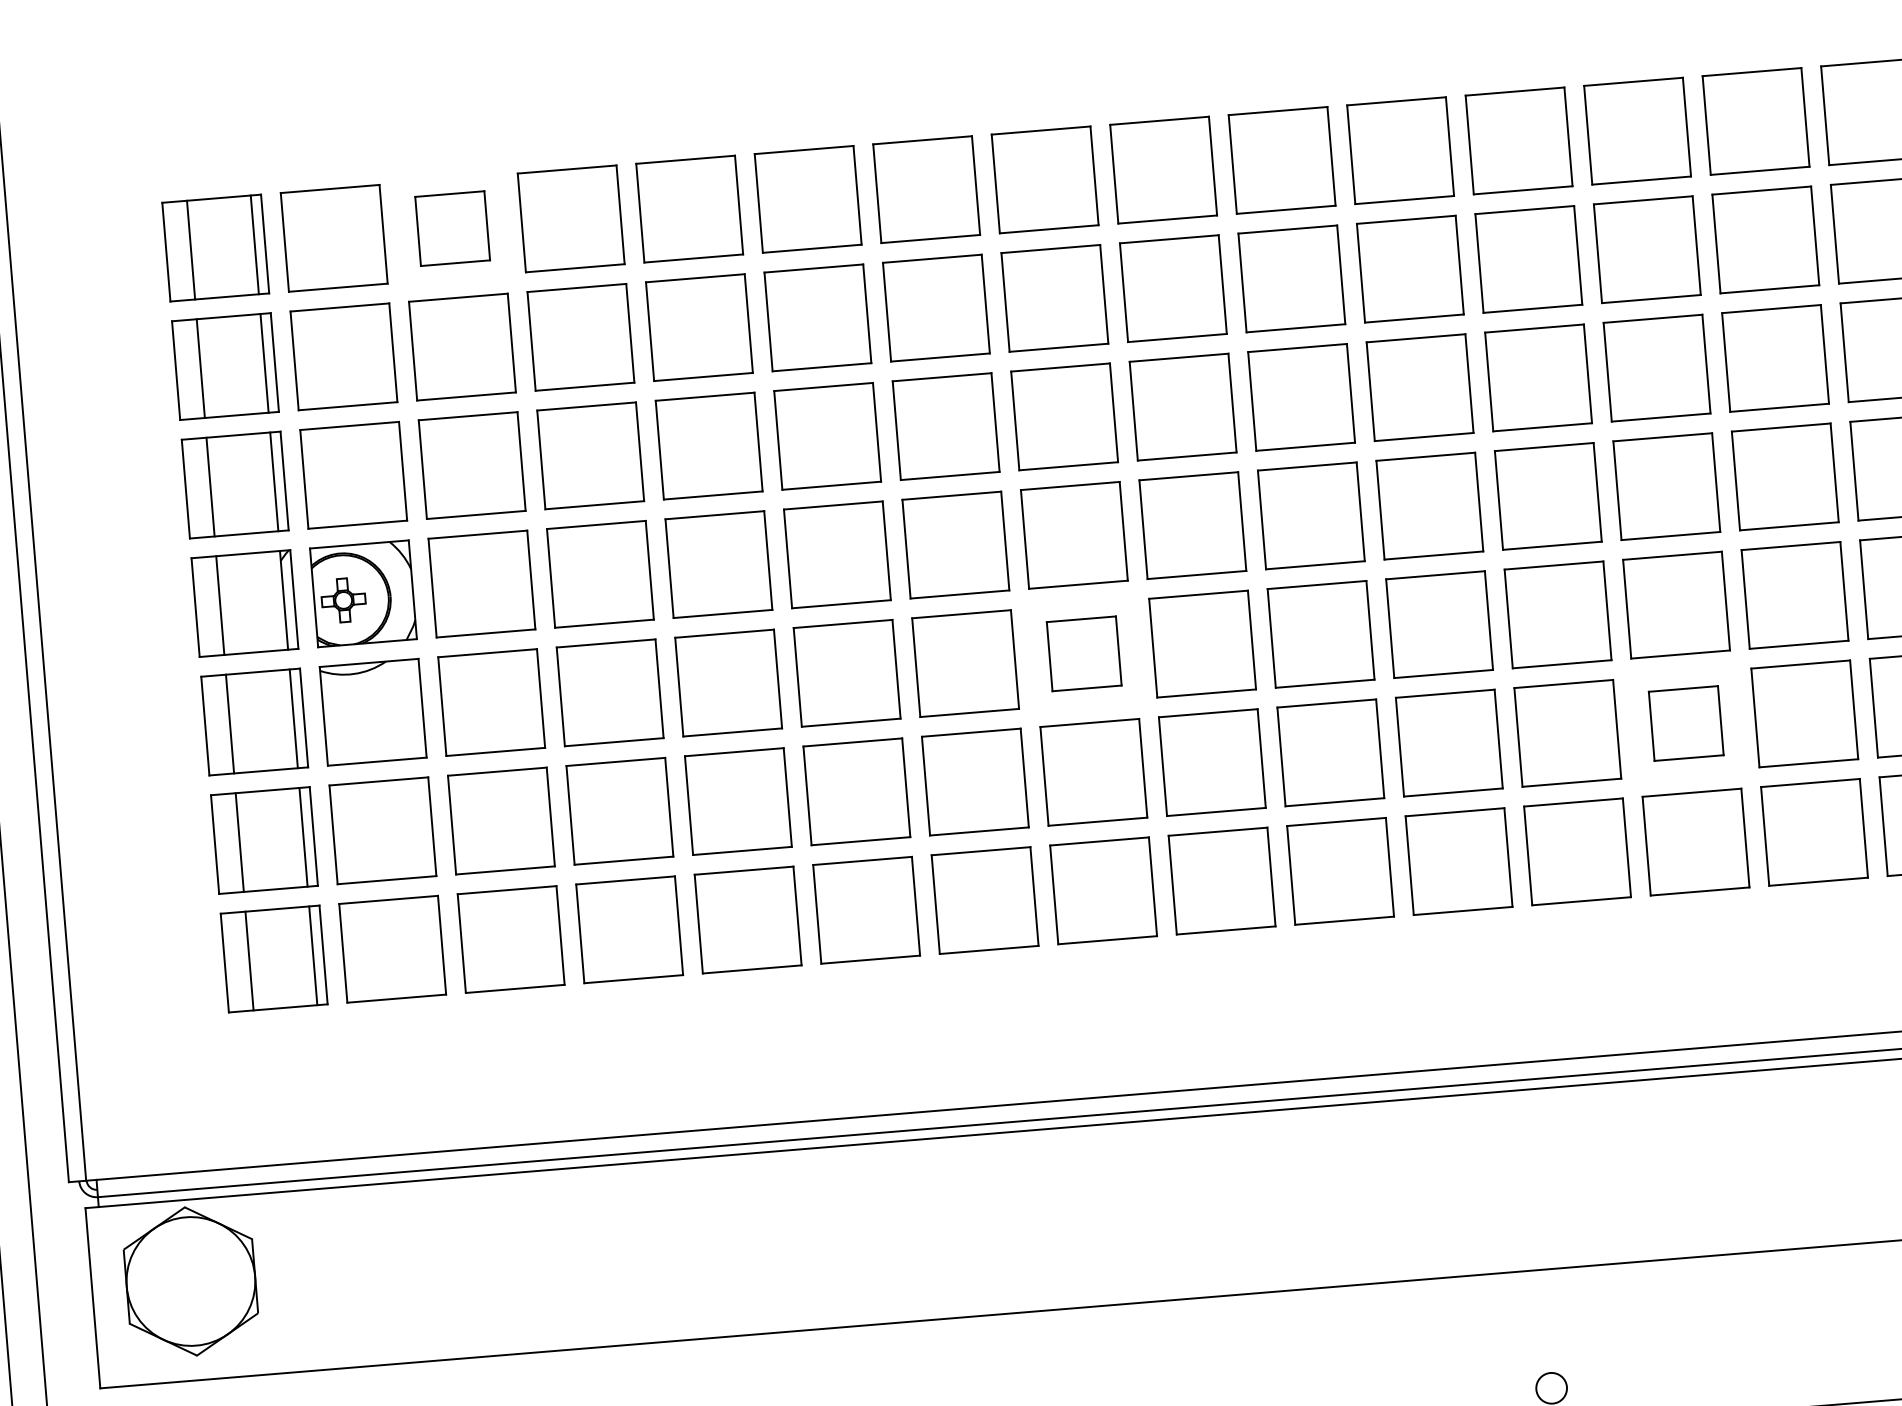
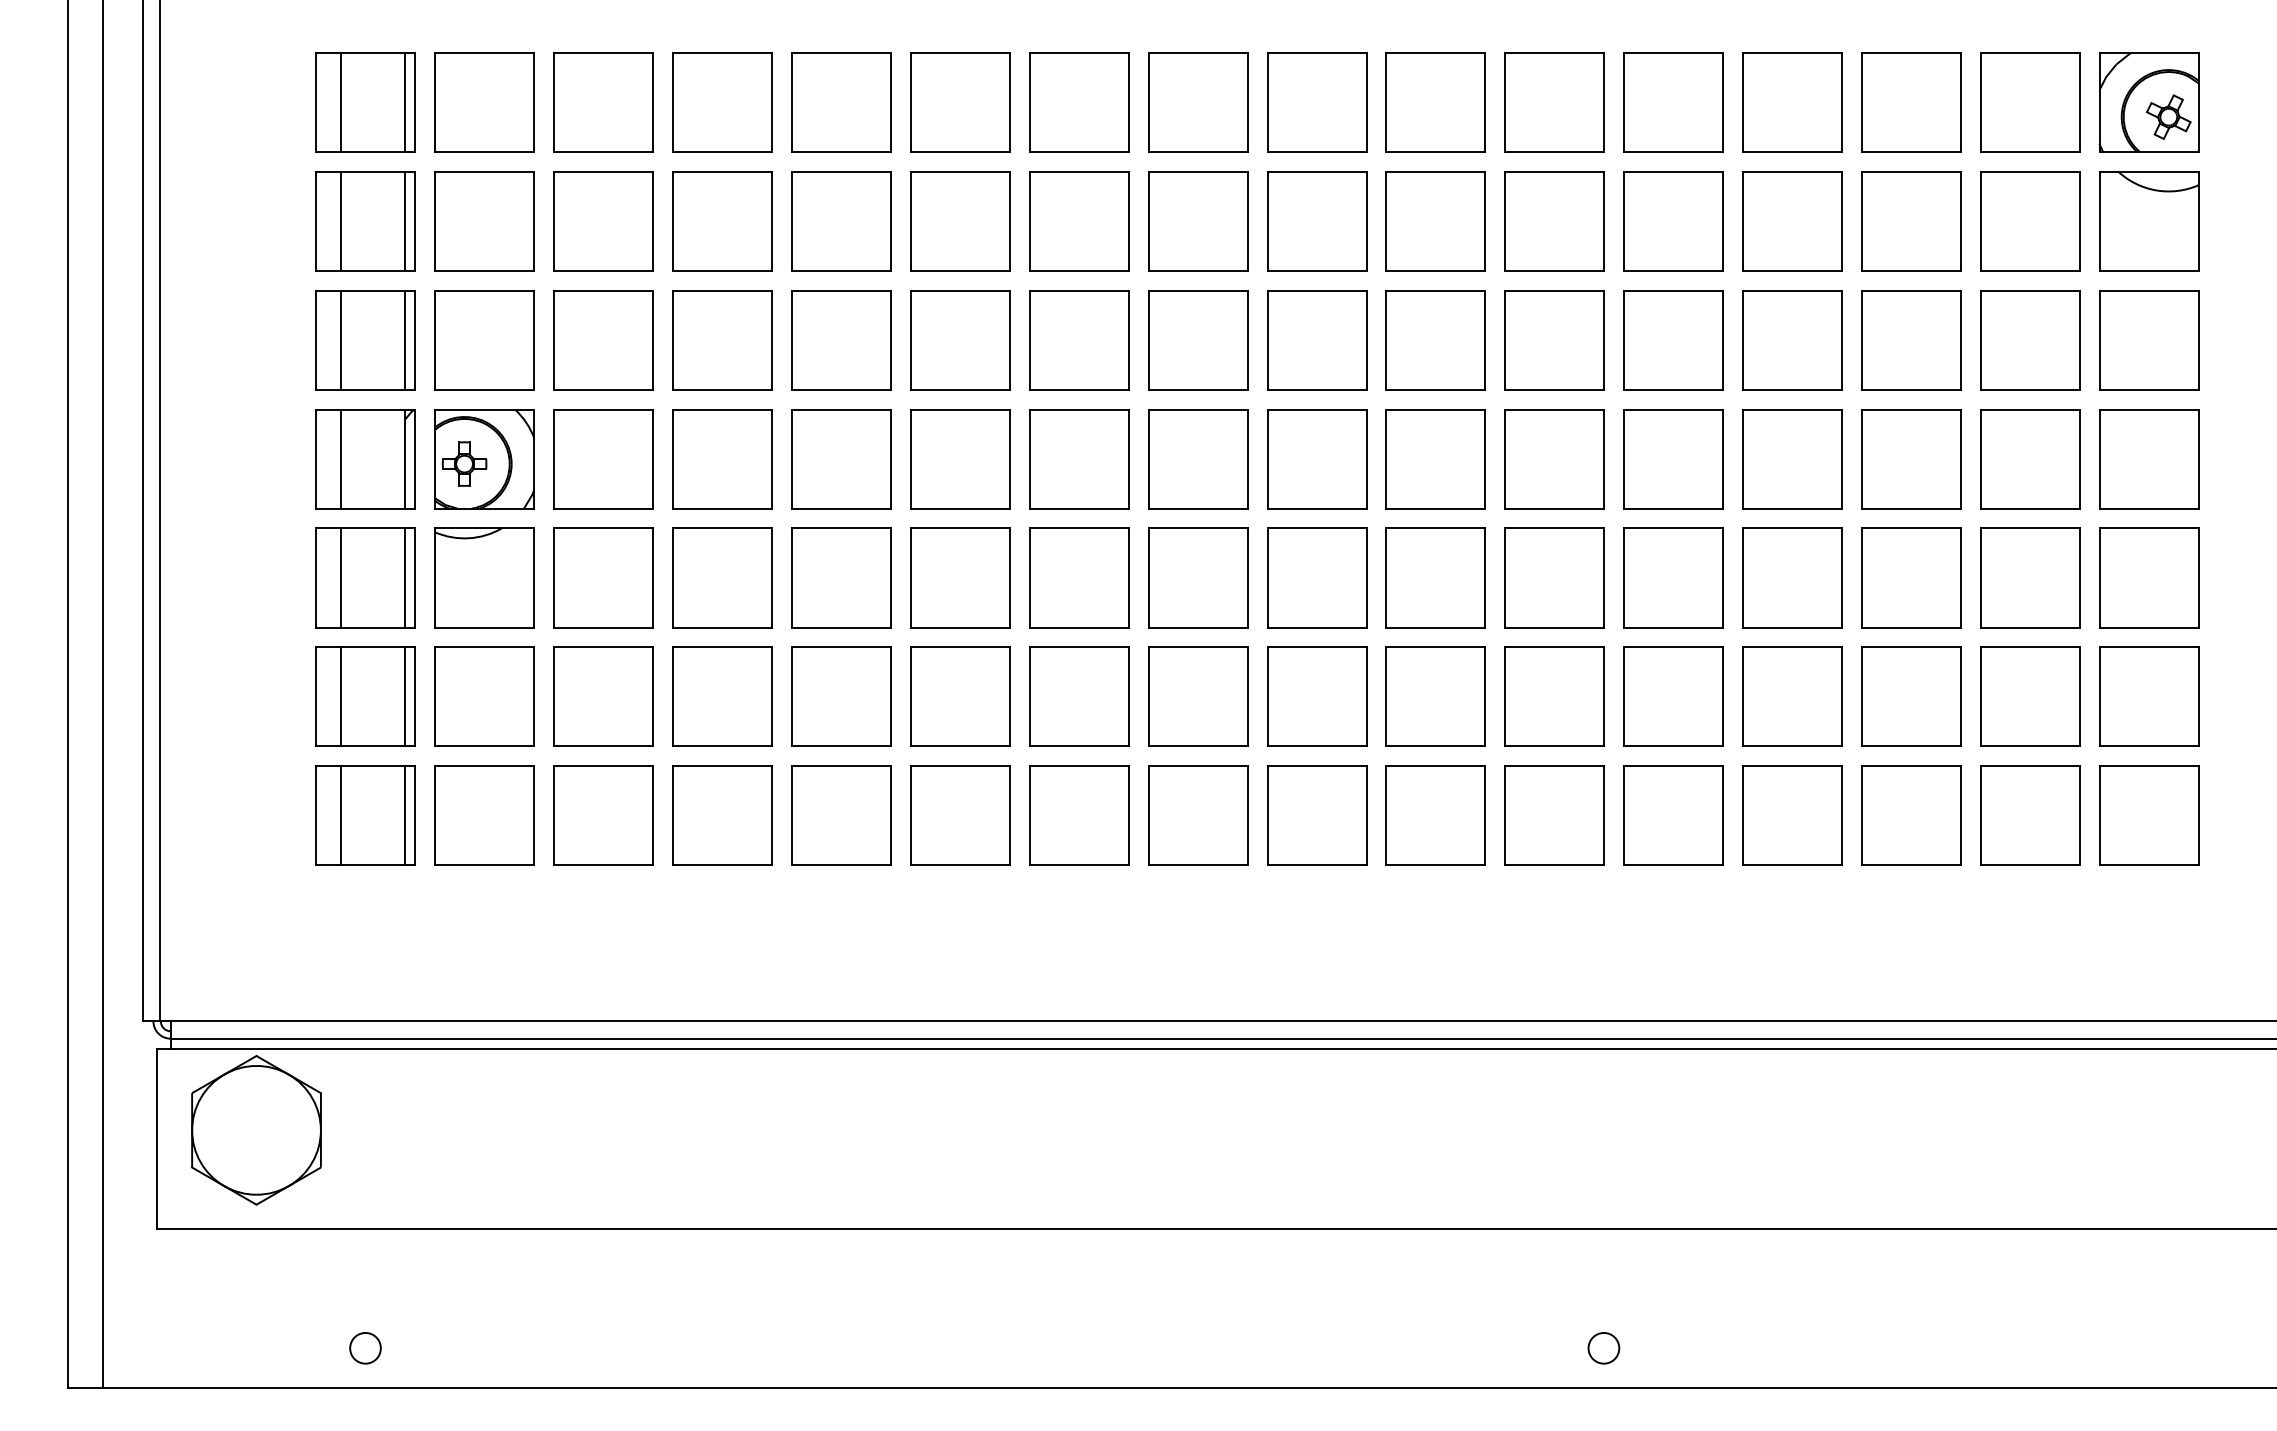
part: (452, 228) -> (603, 102), size x1.43
part: (1084, 653) -> (1198, 577), size x1.43
part: (1686, 723) -> (1792, 696), size x1.43

